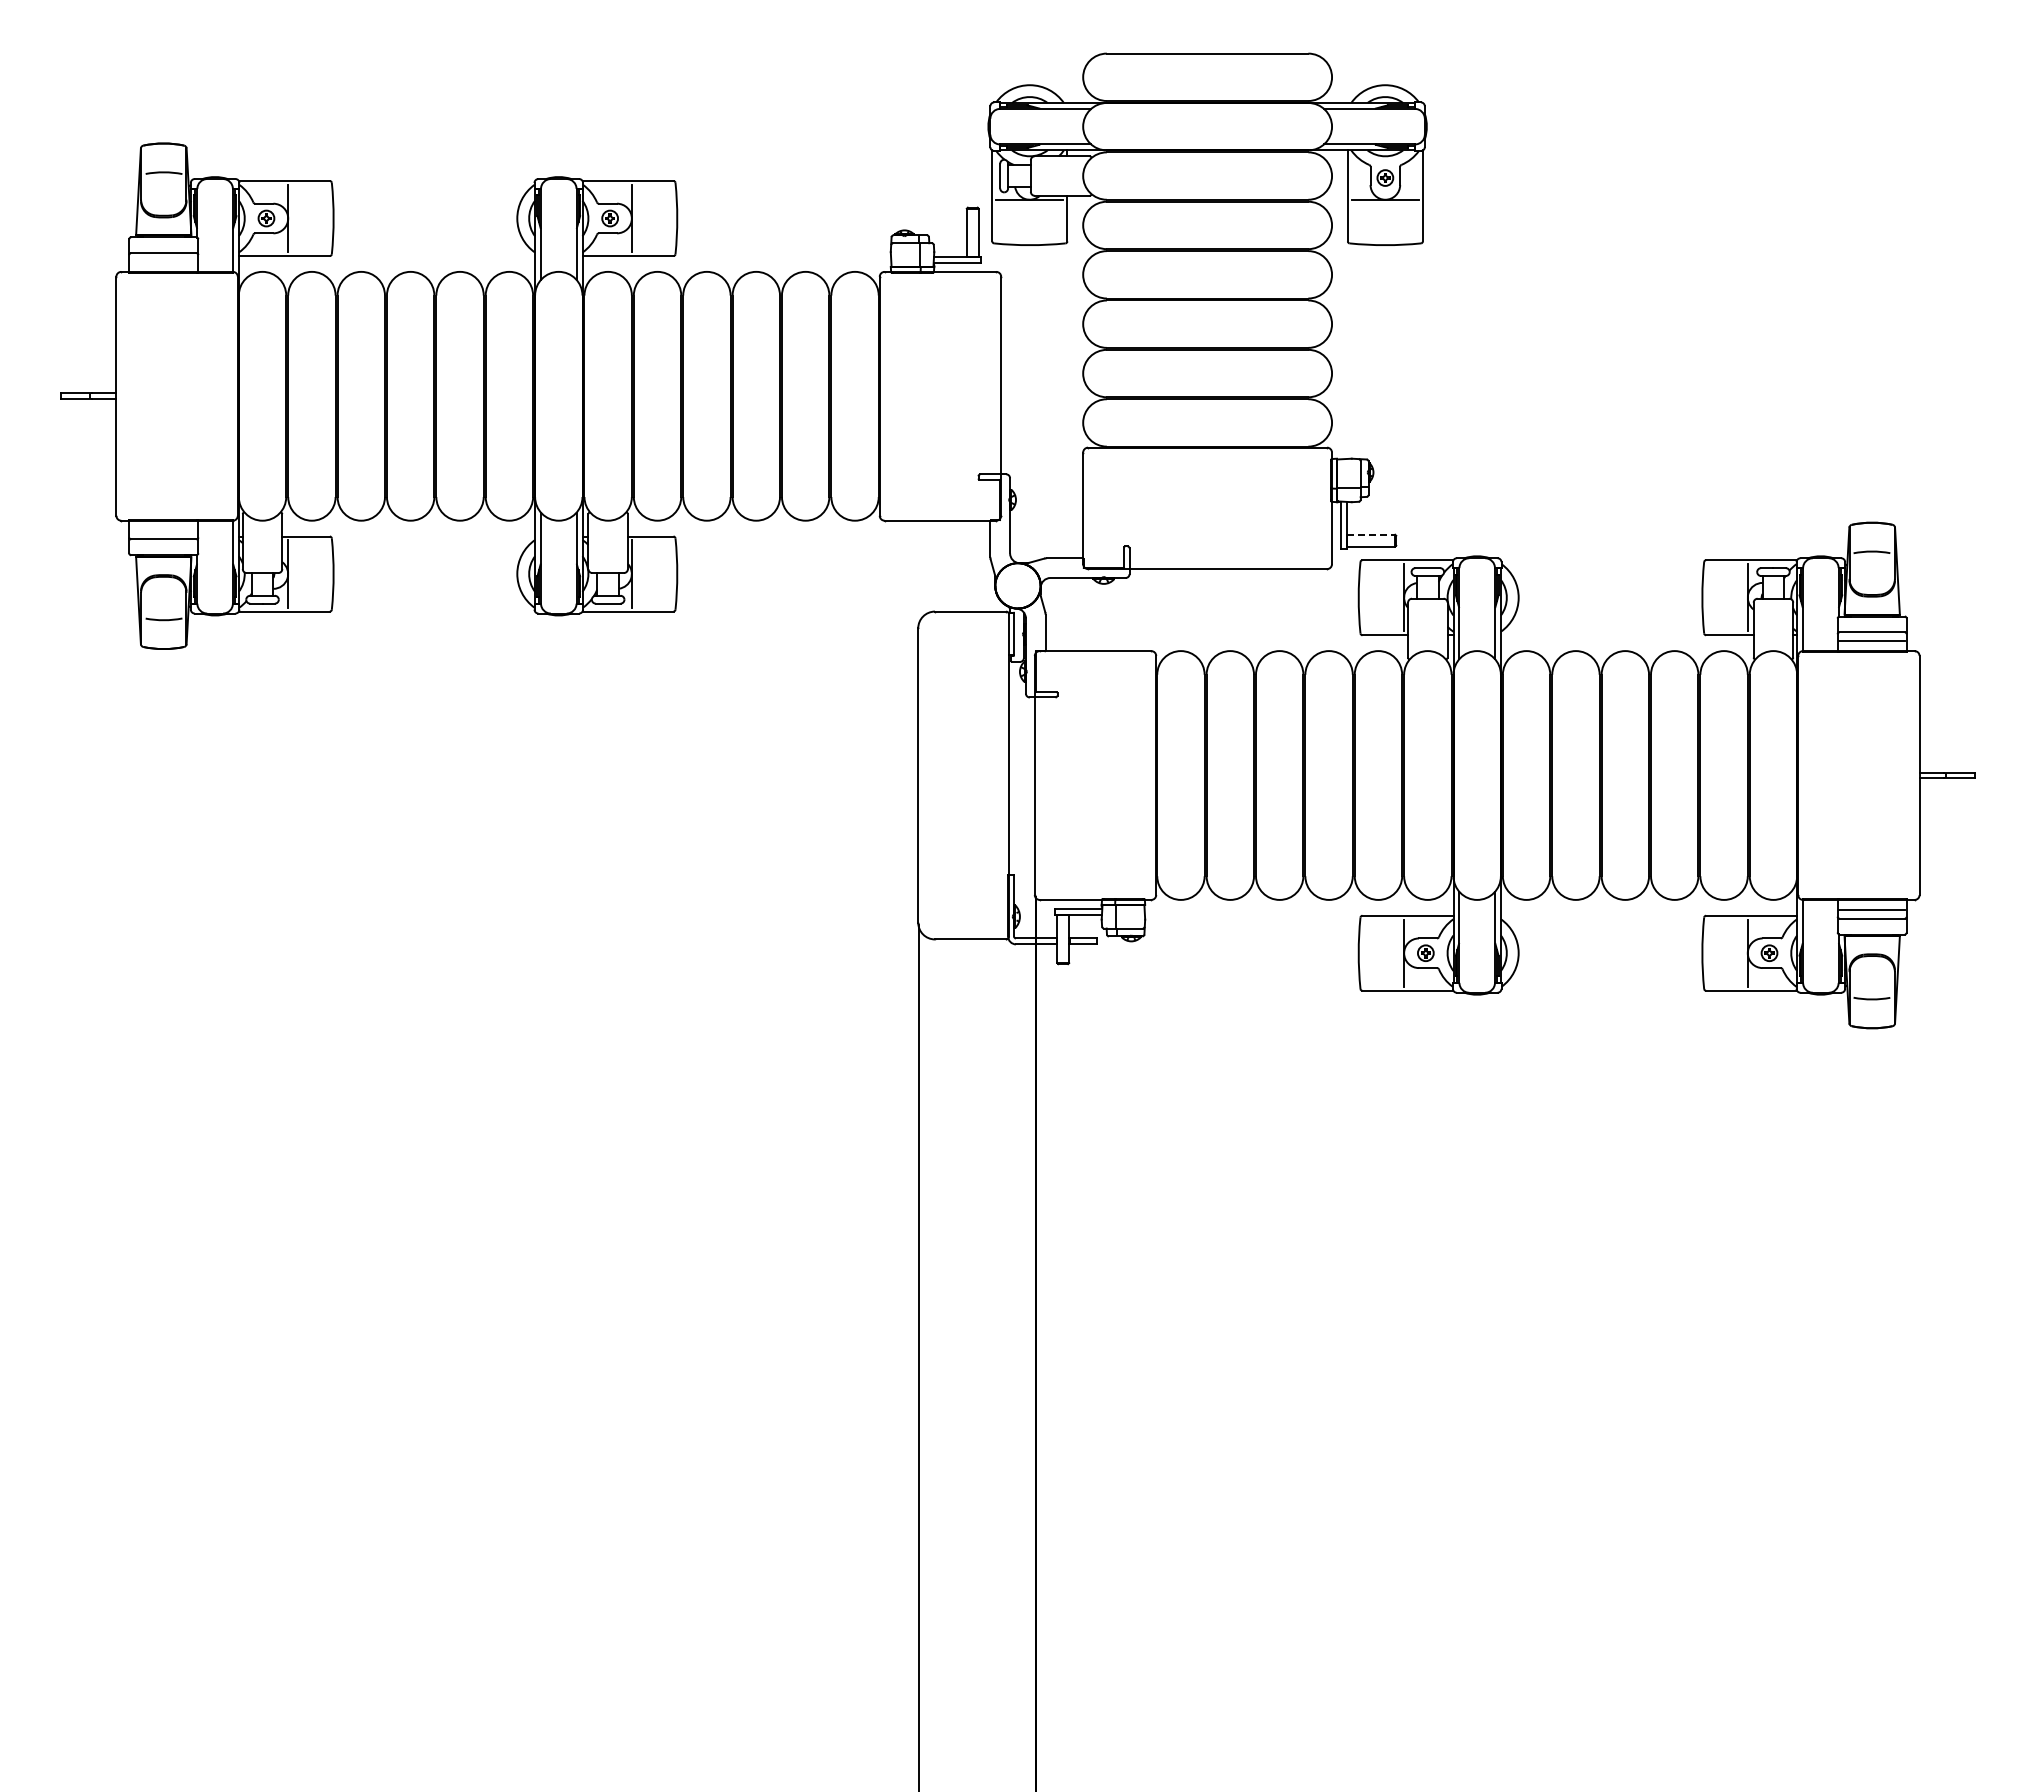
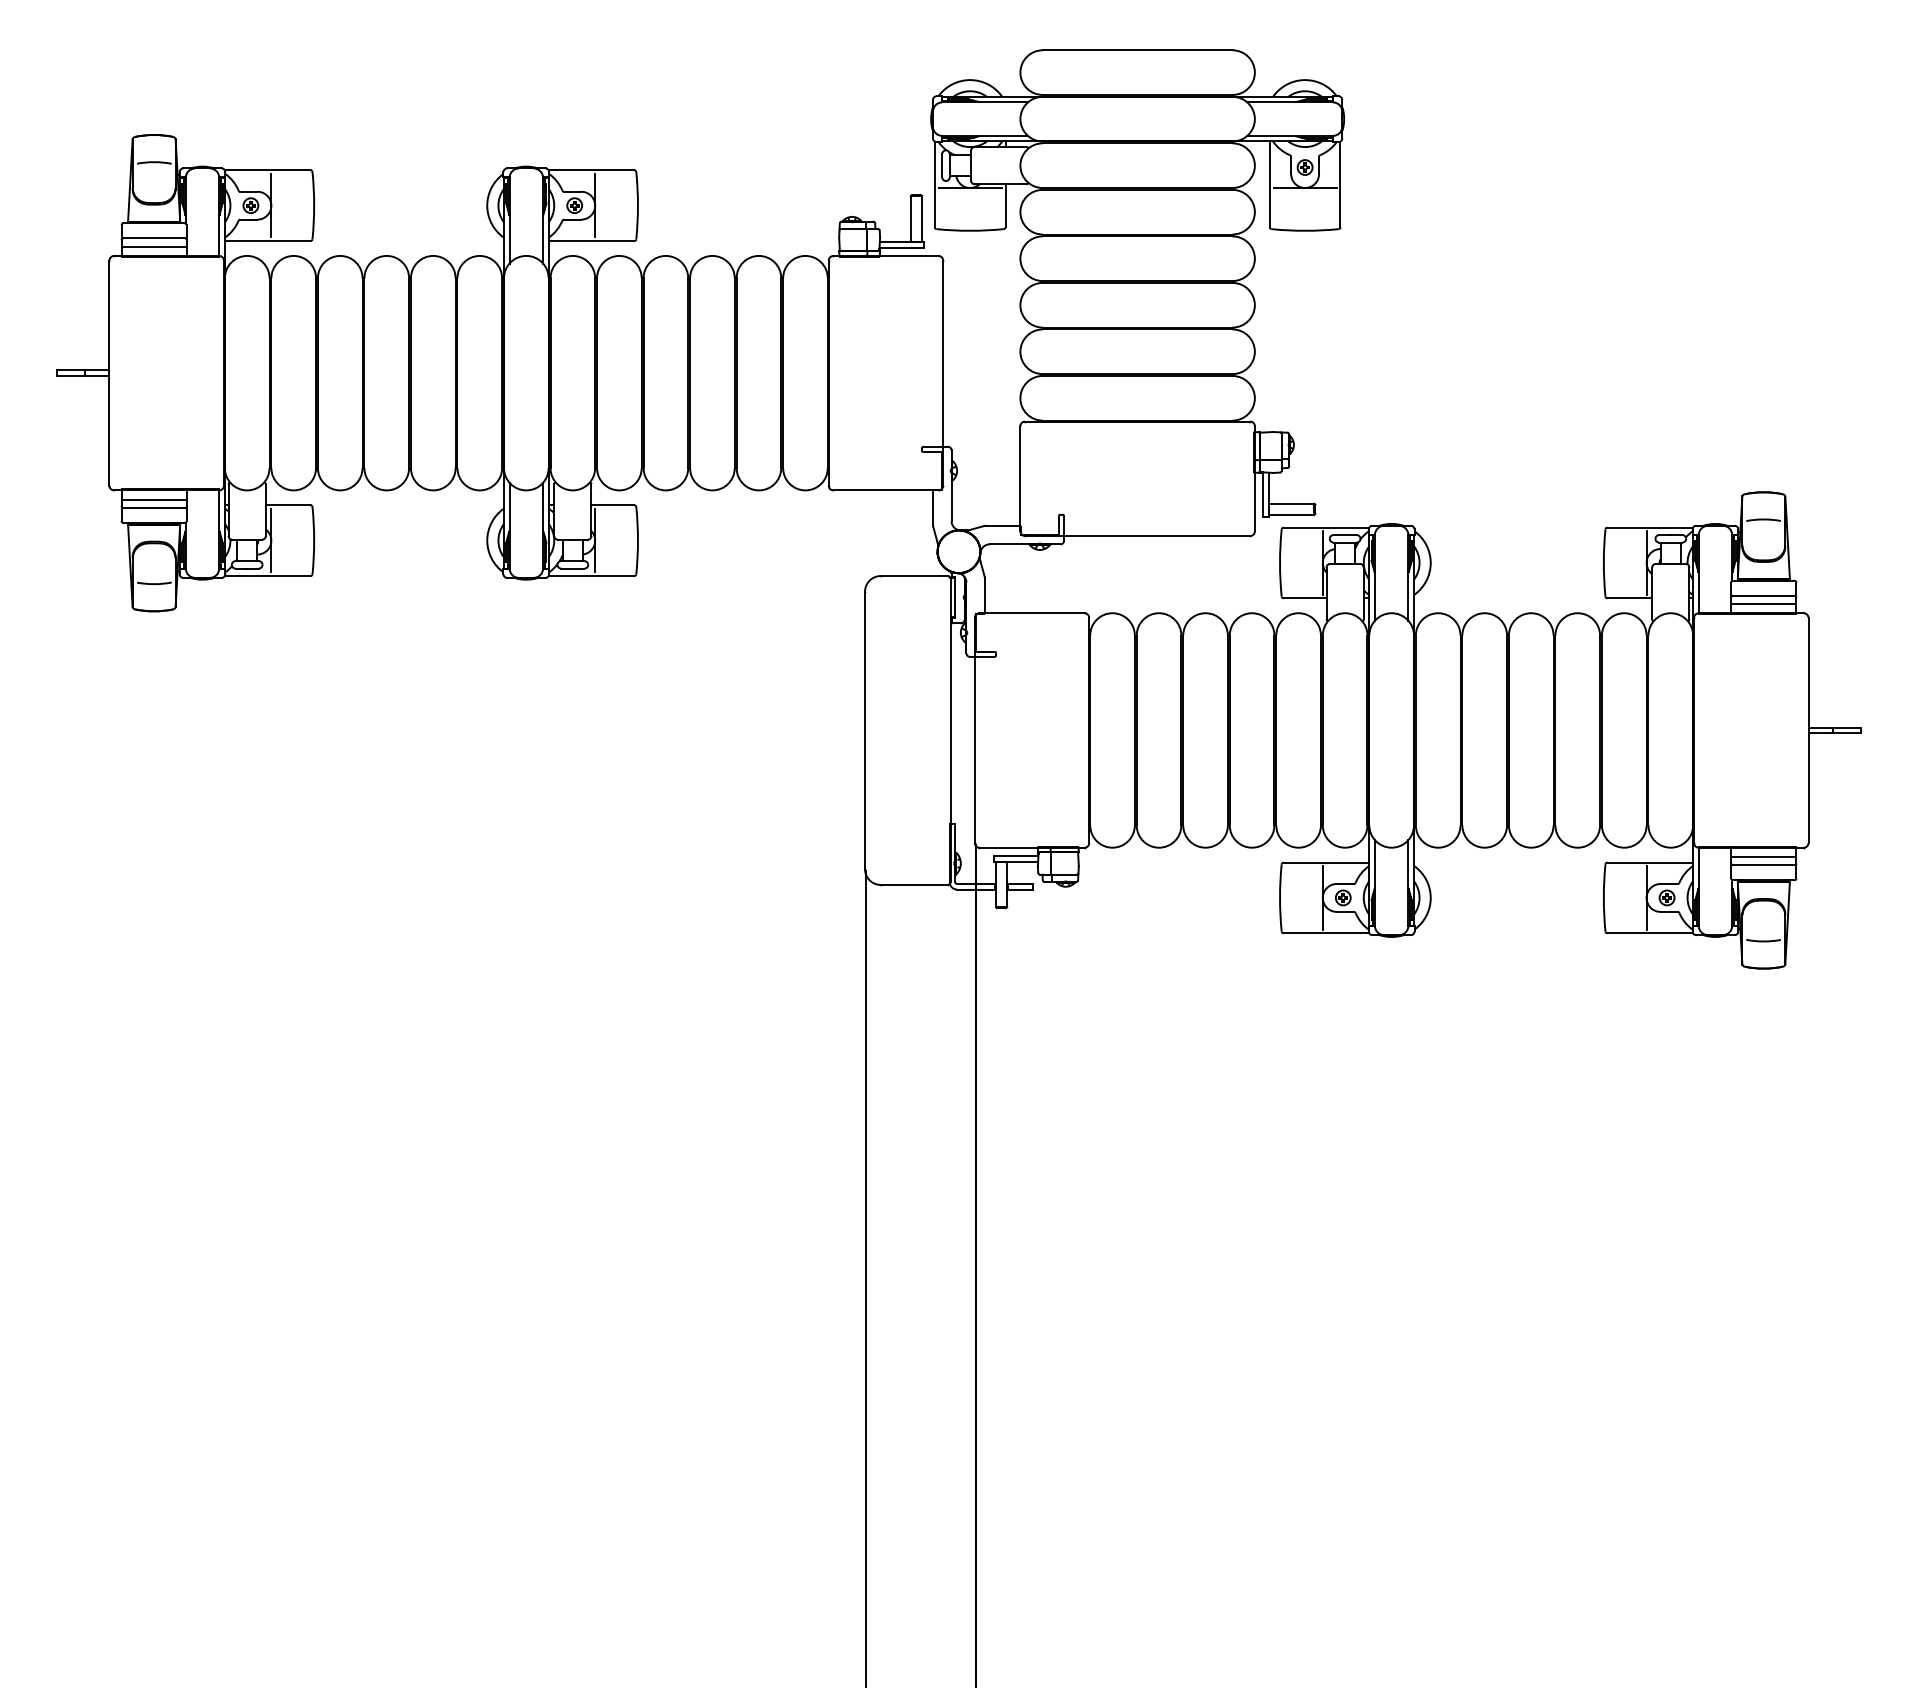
line: (163, 261) -> (153, 246), added
line: (163, 530) -> (153, 499), added
line: (1371, 534) -> (1292, 503), dashed -> solid

